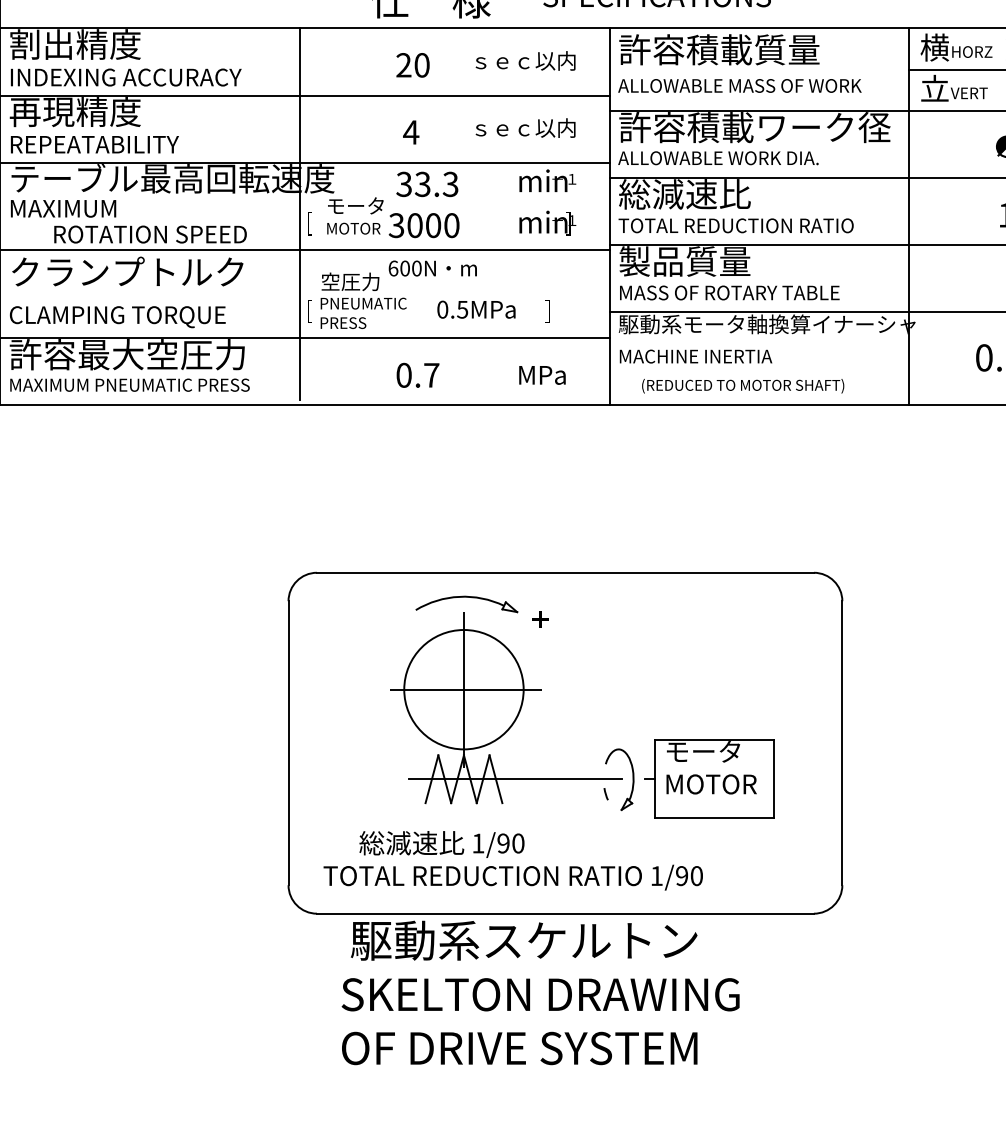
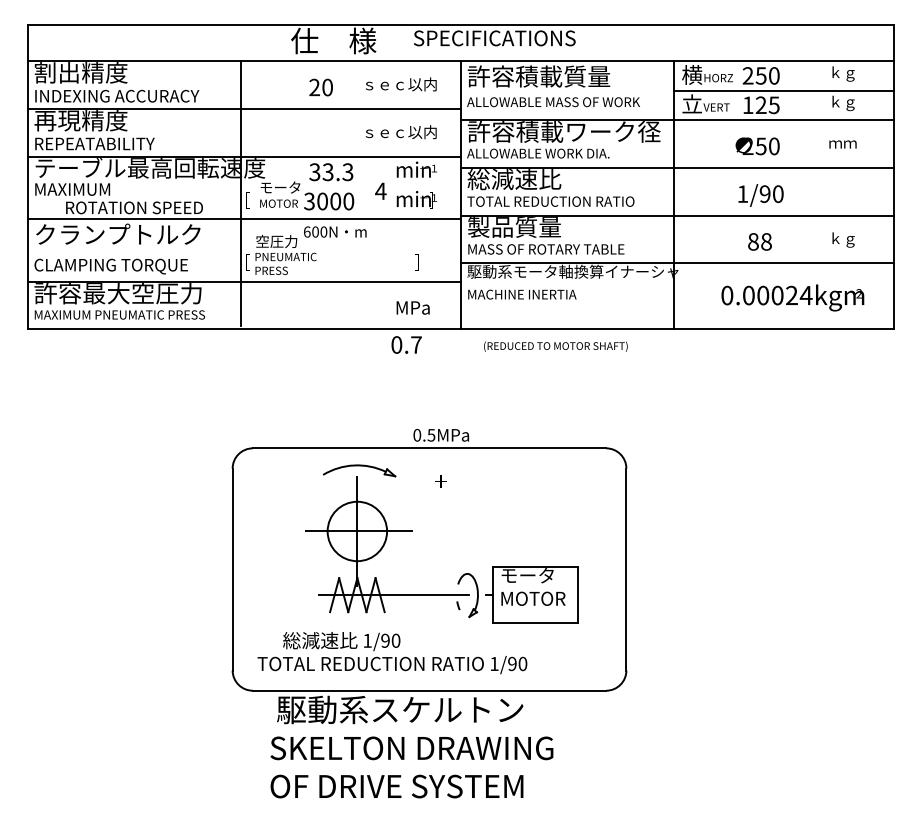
text: (410, 131) -> (380, 190), moved
text: (475, 308) -> (440, 434), moved
text: (417, 374) -> (406, 344), moved
text: (742, 385) -> (555, 346), moved
text: (540, 619) -> (440, 481), moved
circle: (462, 689) -> (356, 531), size x0.7

